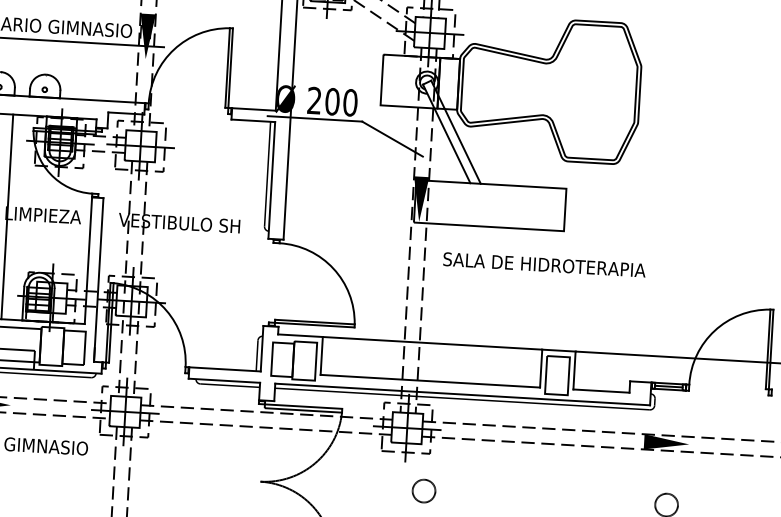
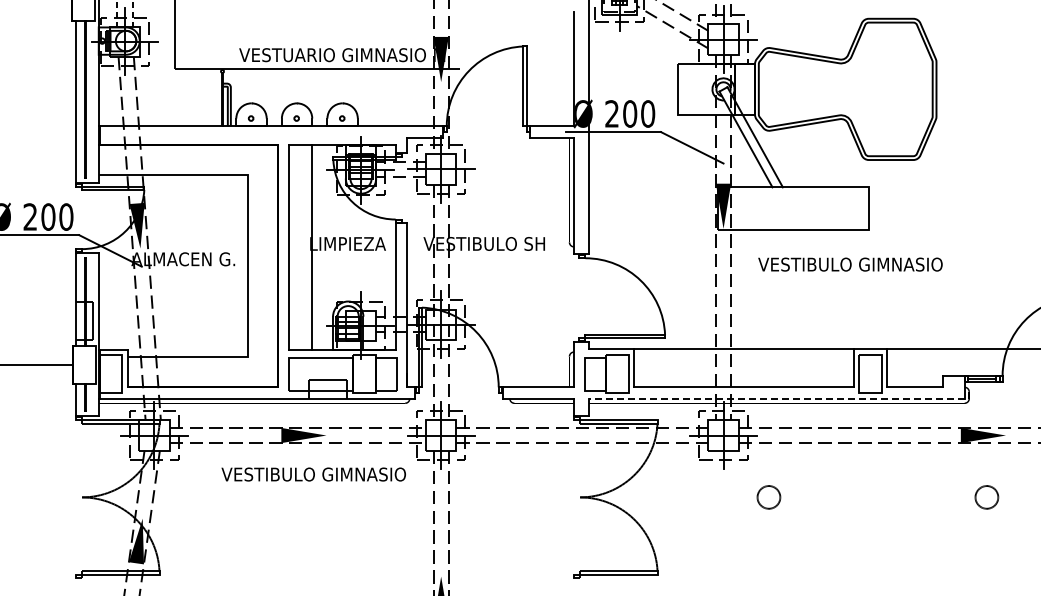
text: (544, 264) -> (851, 264), SALA DE HIDROTERAPIA -> VESTIBULO GIMNASIO
line: (462, 394) -> (776, 398), solid -> dashed
circle: (423, 491) -> (768, 497), moved

